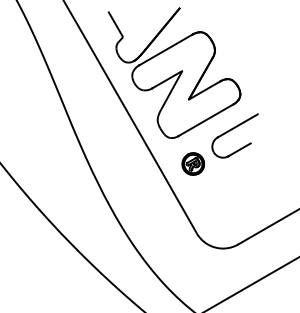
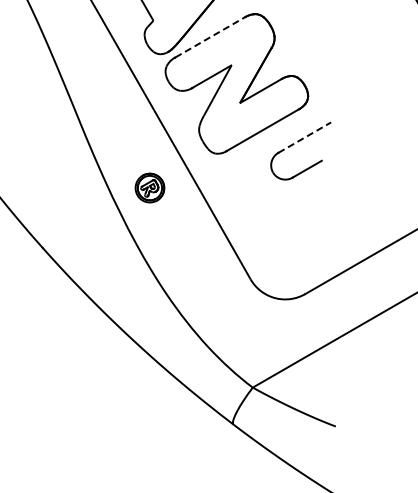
line: (165, 49) -> (209, 37), solid -> dashed
line: (238, 125) -> (305, 137), solid -> dashed
part: (192, 163) -> (149, 187), moved

